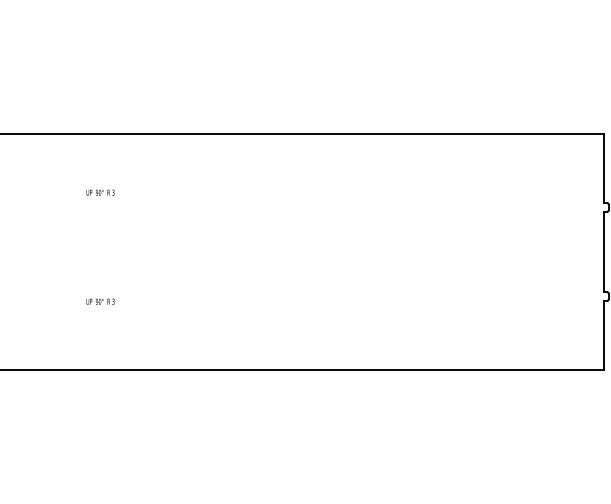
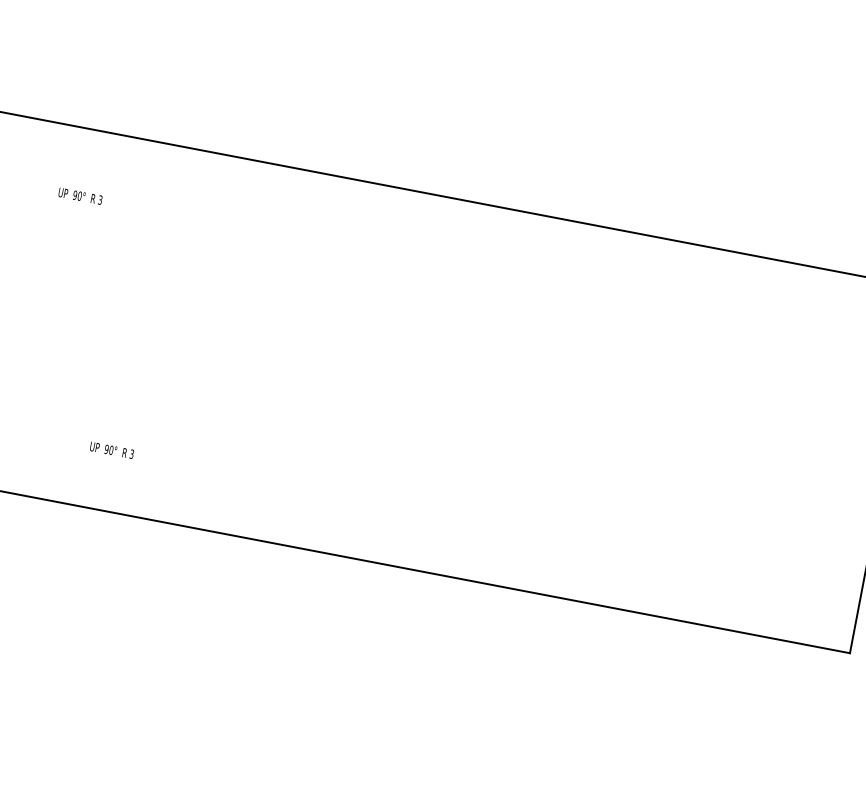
text: (100, 192) -> (80, 196), moved
text: (100, 301) -> (112, 450), moved

